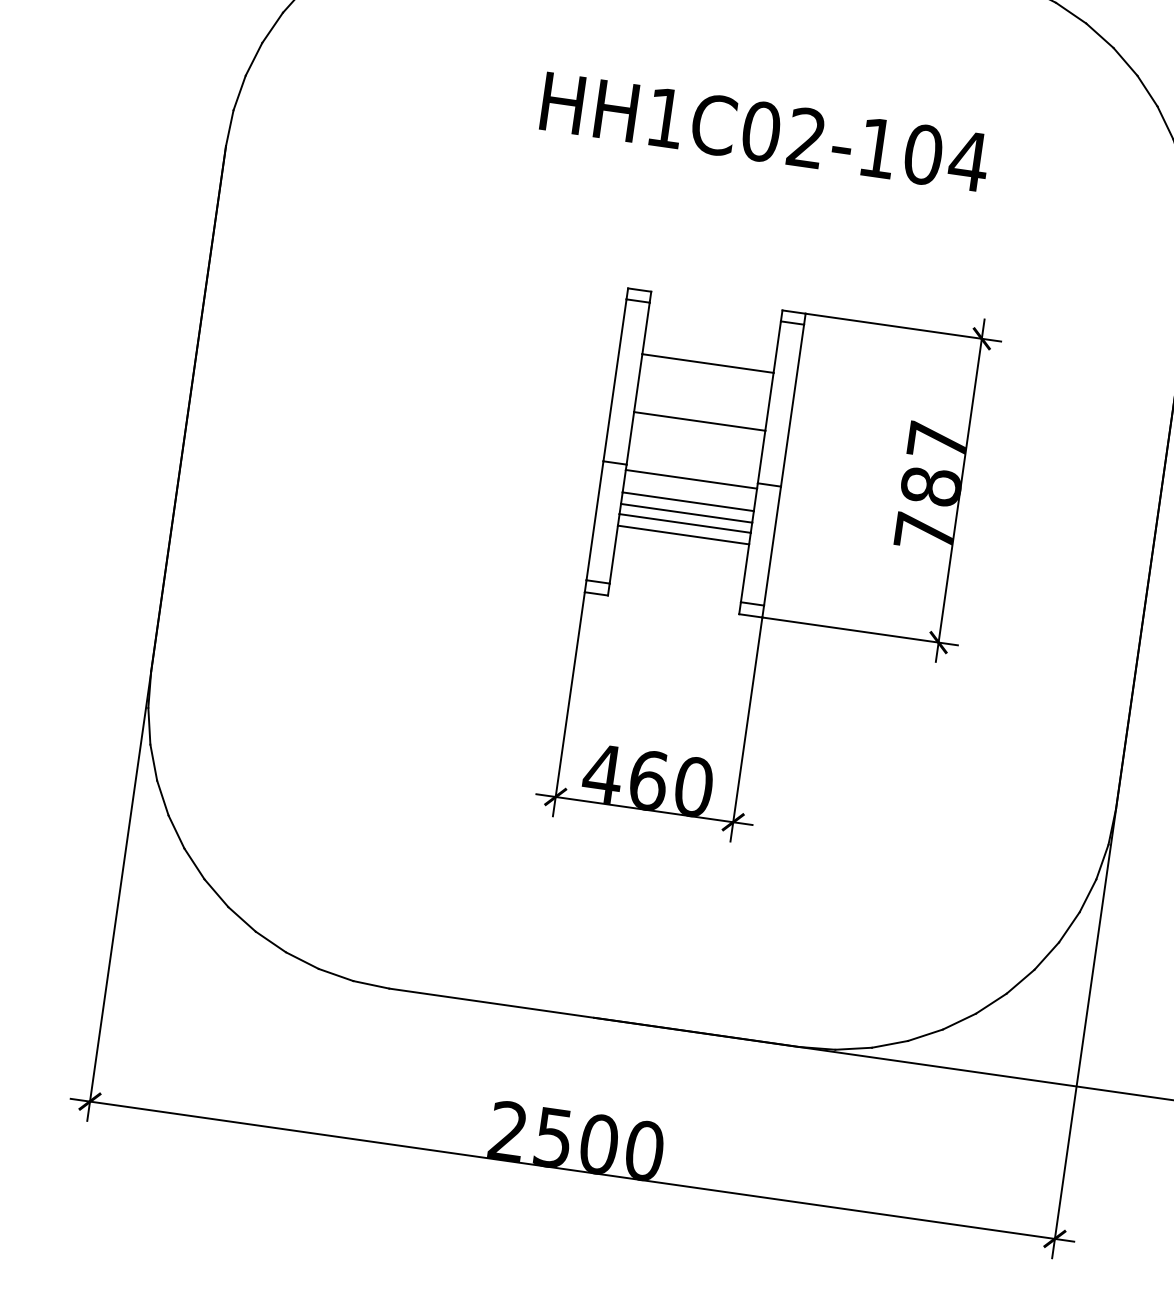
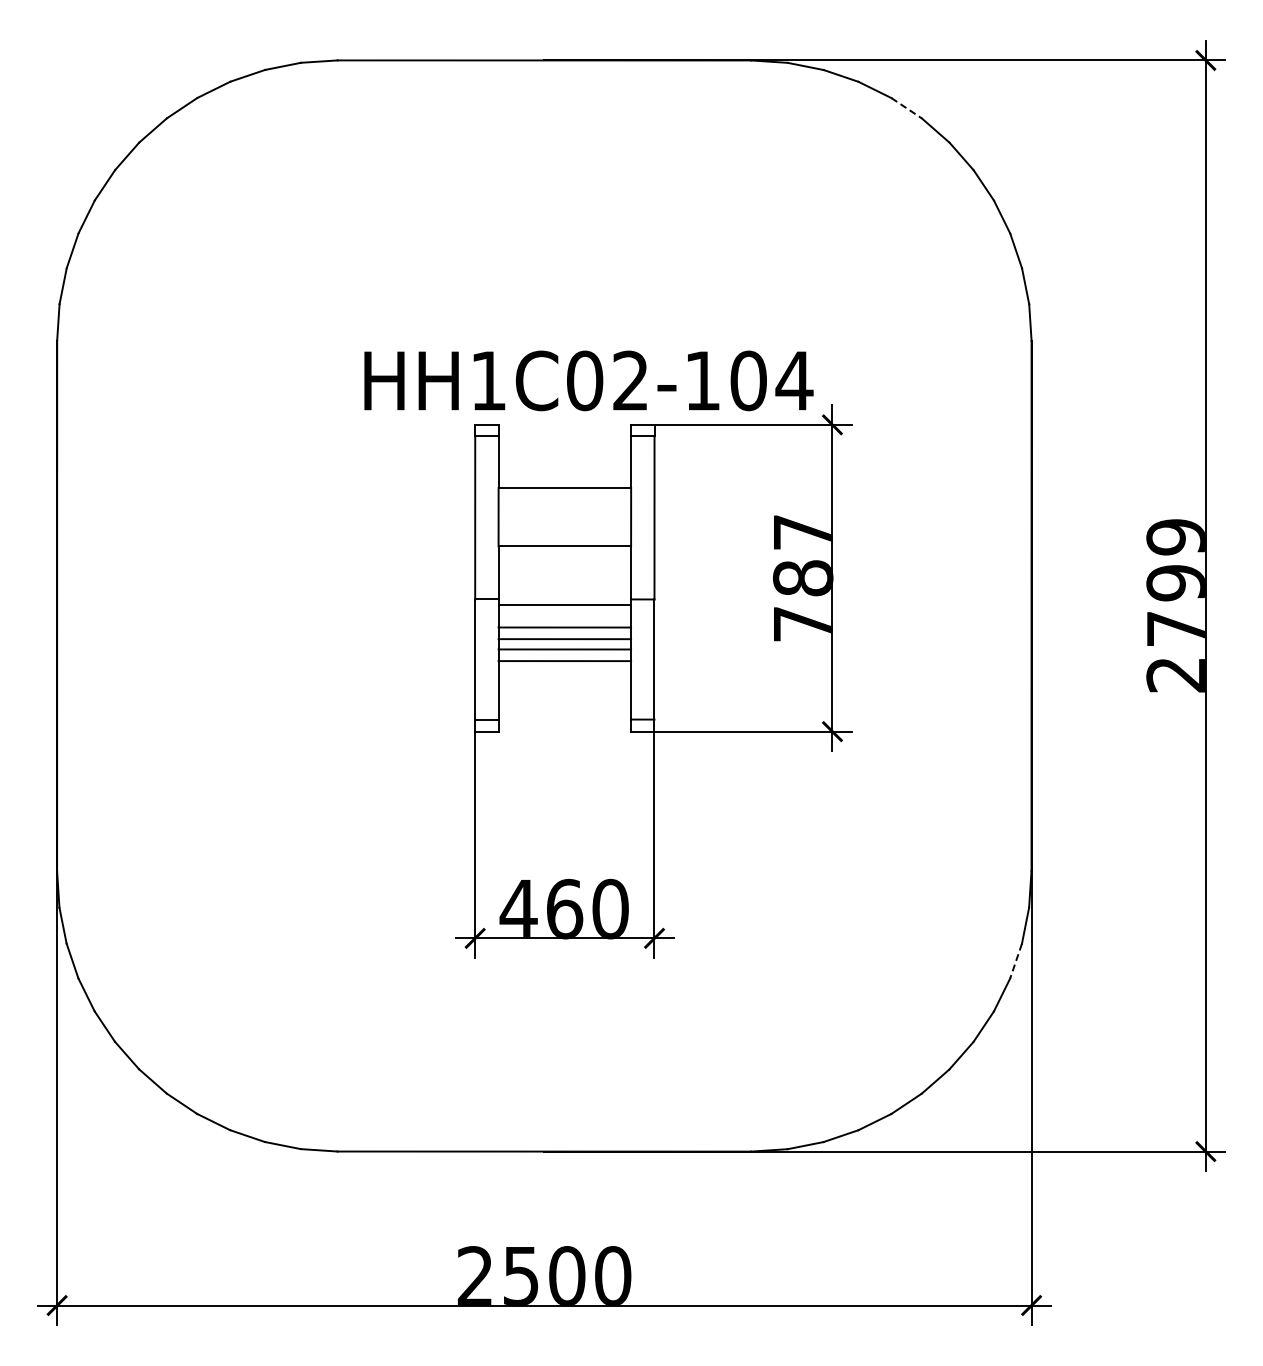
line: (1100, 36) -> (907, 108), solid -> dashed
text: (764, 131) -> (588, 380), moved
line: (1087, 895) -> (1015, 961), solid -> dashed

